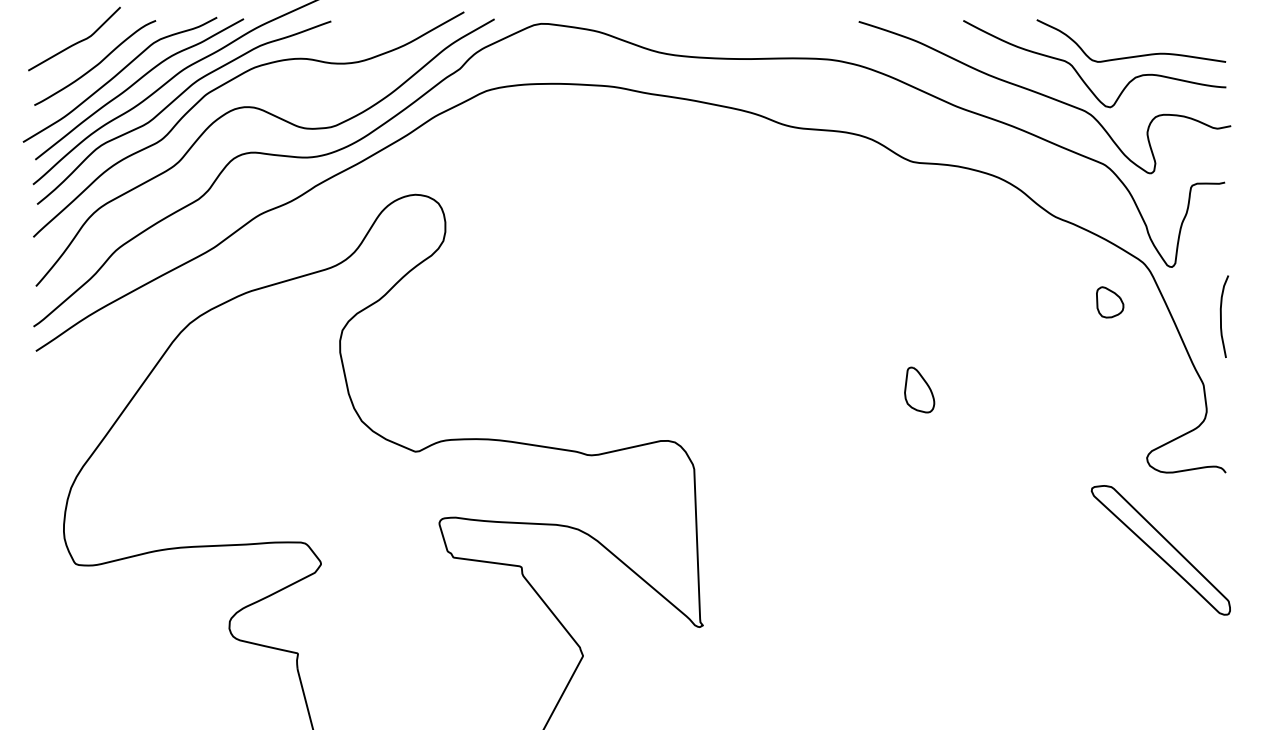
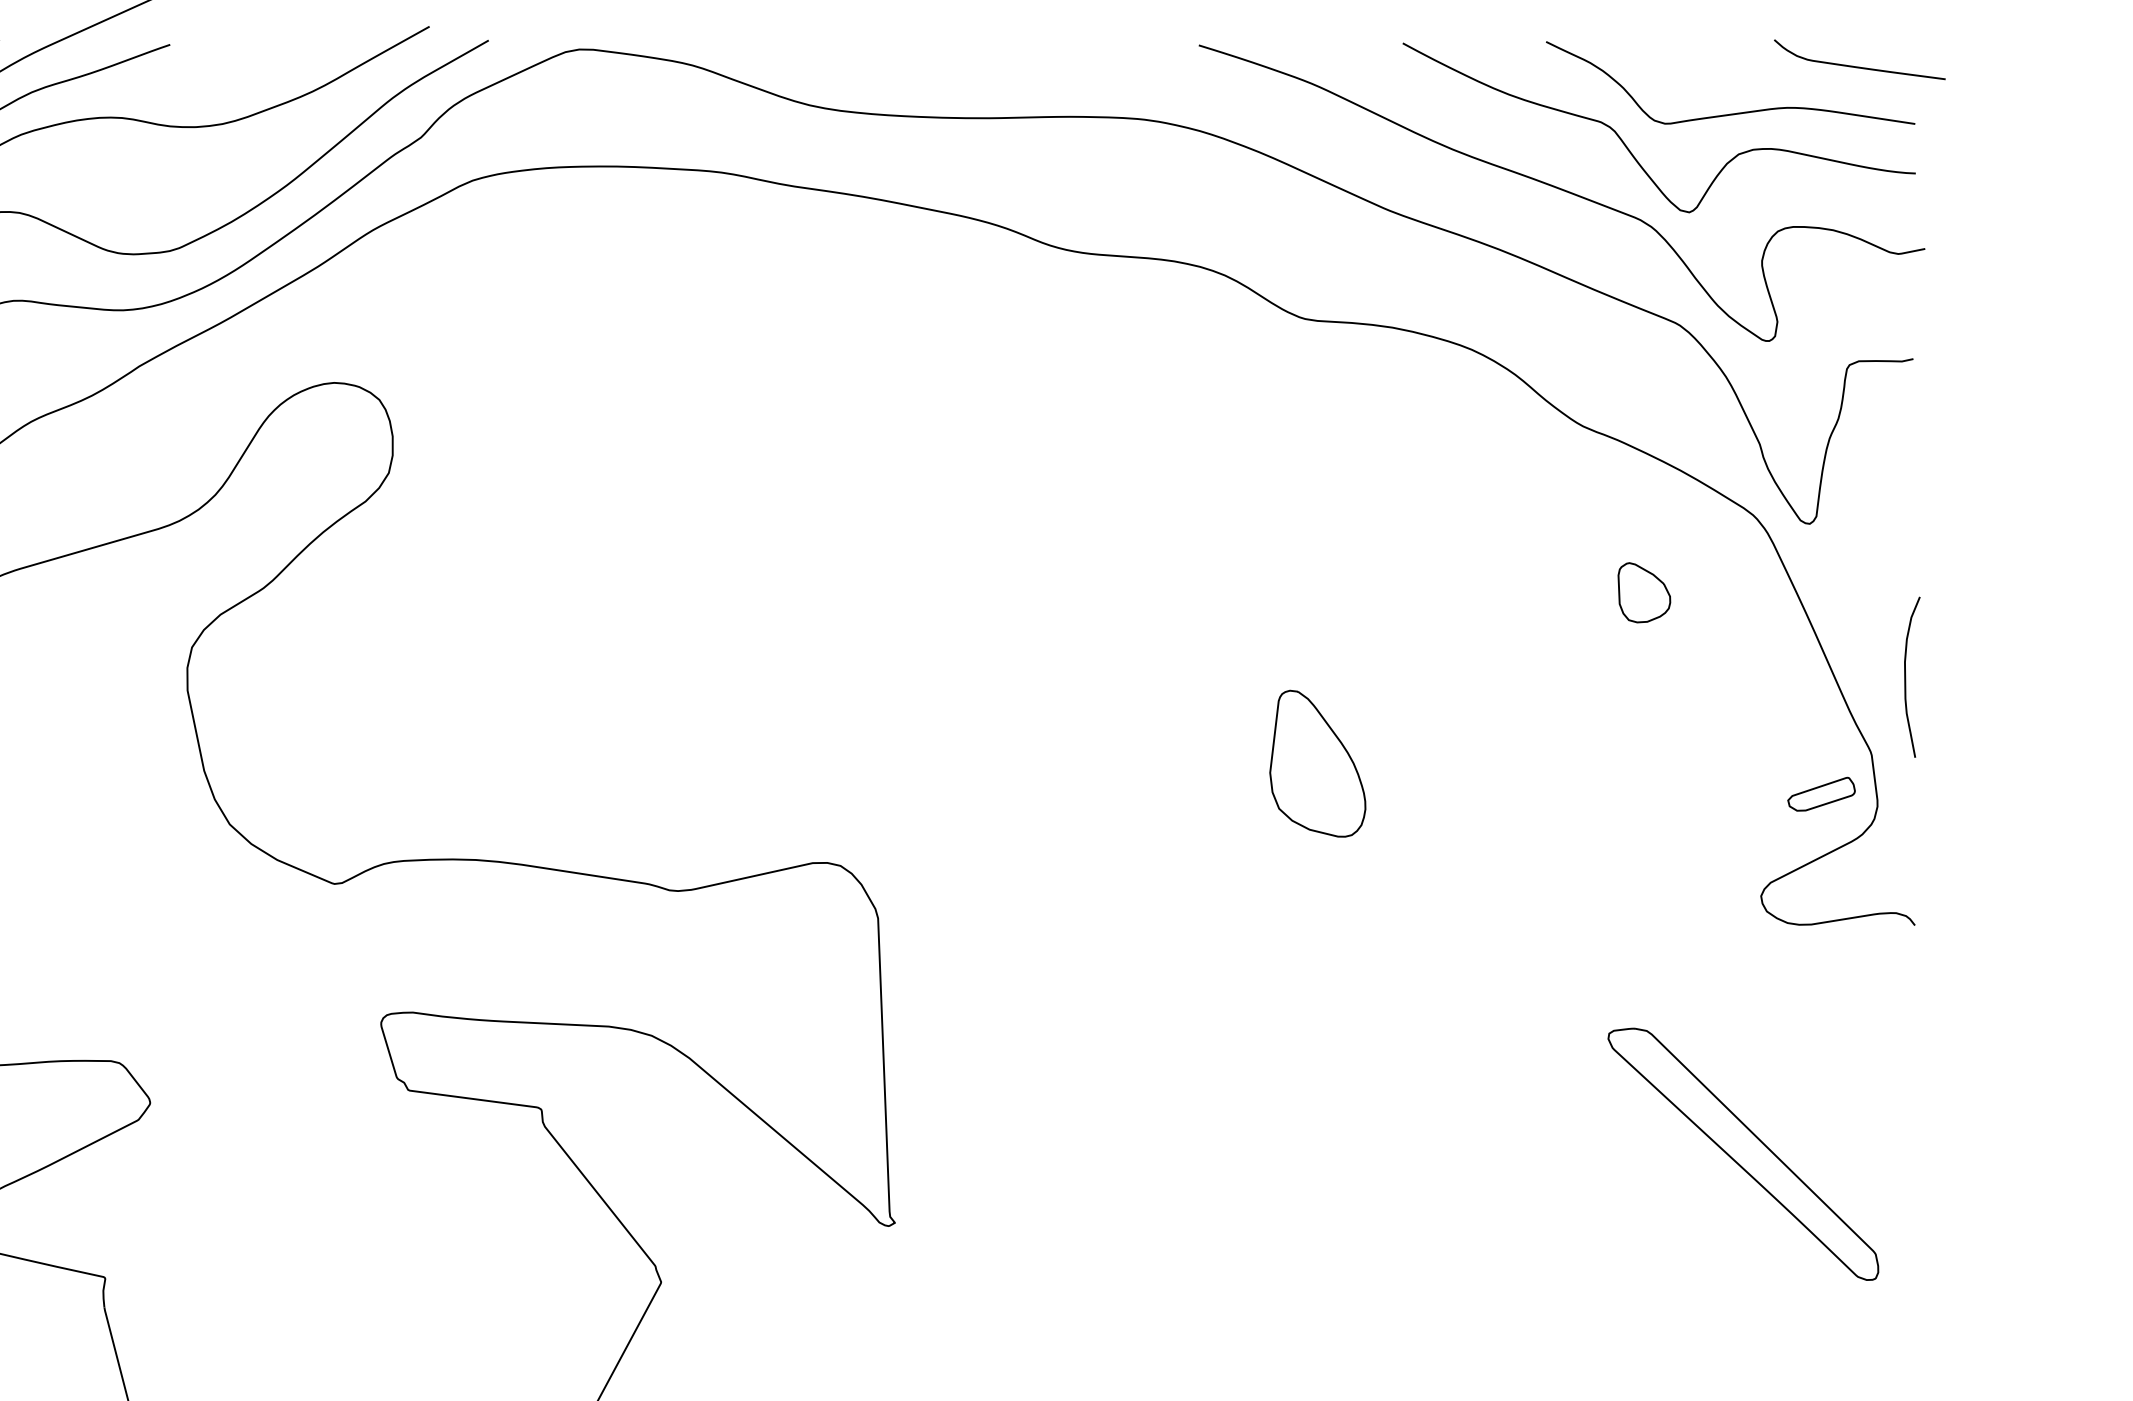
curve: (1197, 32) -> (1859, 66), added
part: (1110, 302) -> (1645, 592), moved
curve: (1221, 316) -> (1906, 676), moved
part: (919, 389) -> (1317, 762), size x1.67
part: (1177, 405) -> (1820, 793), added
part: (1160, 550) -> (1742, 1154), moved

